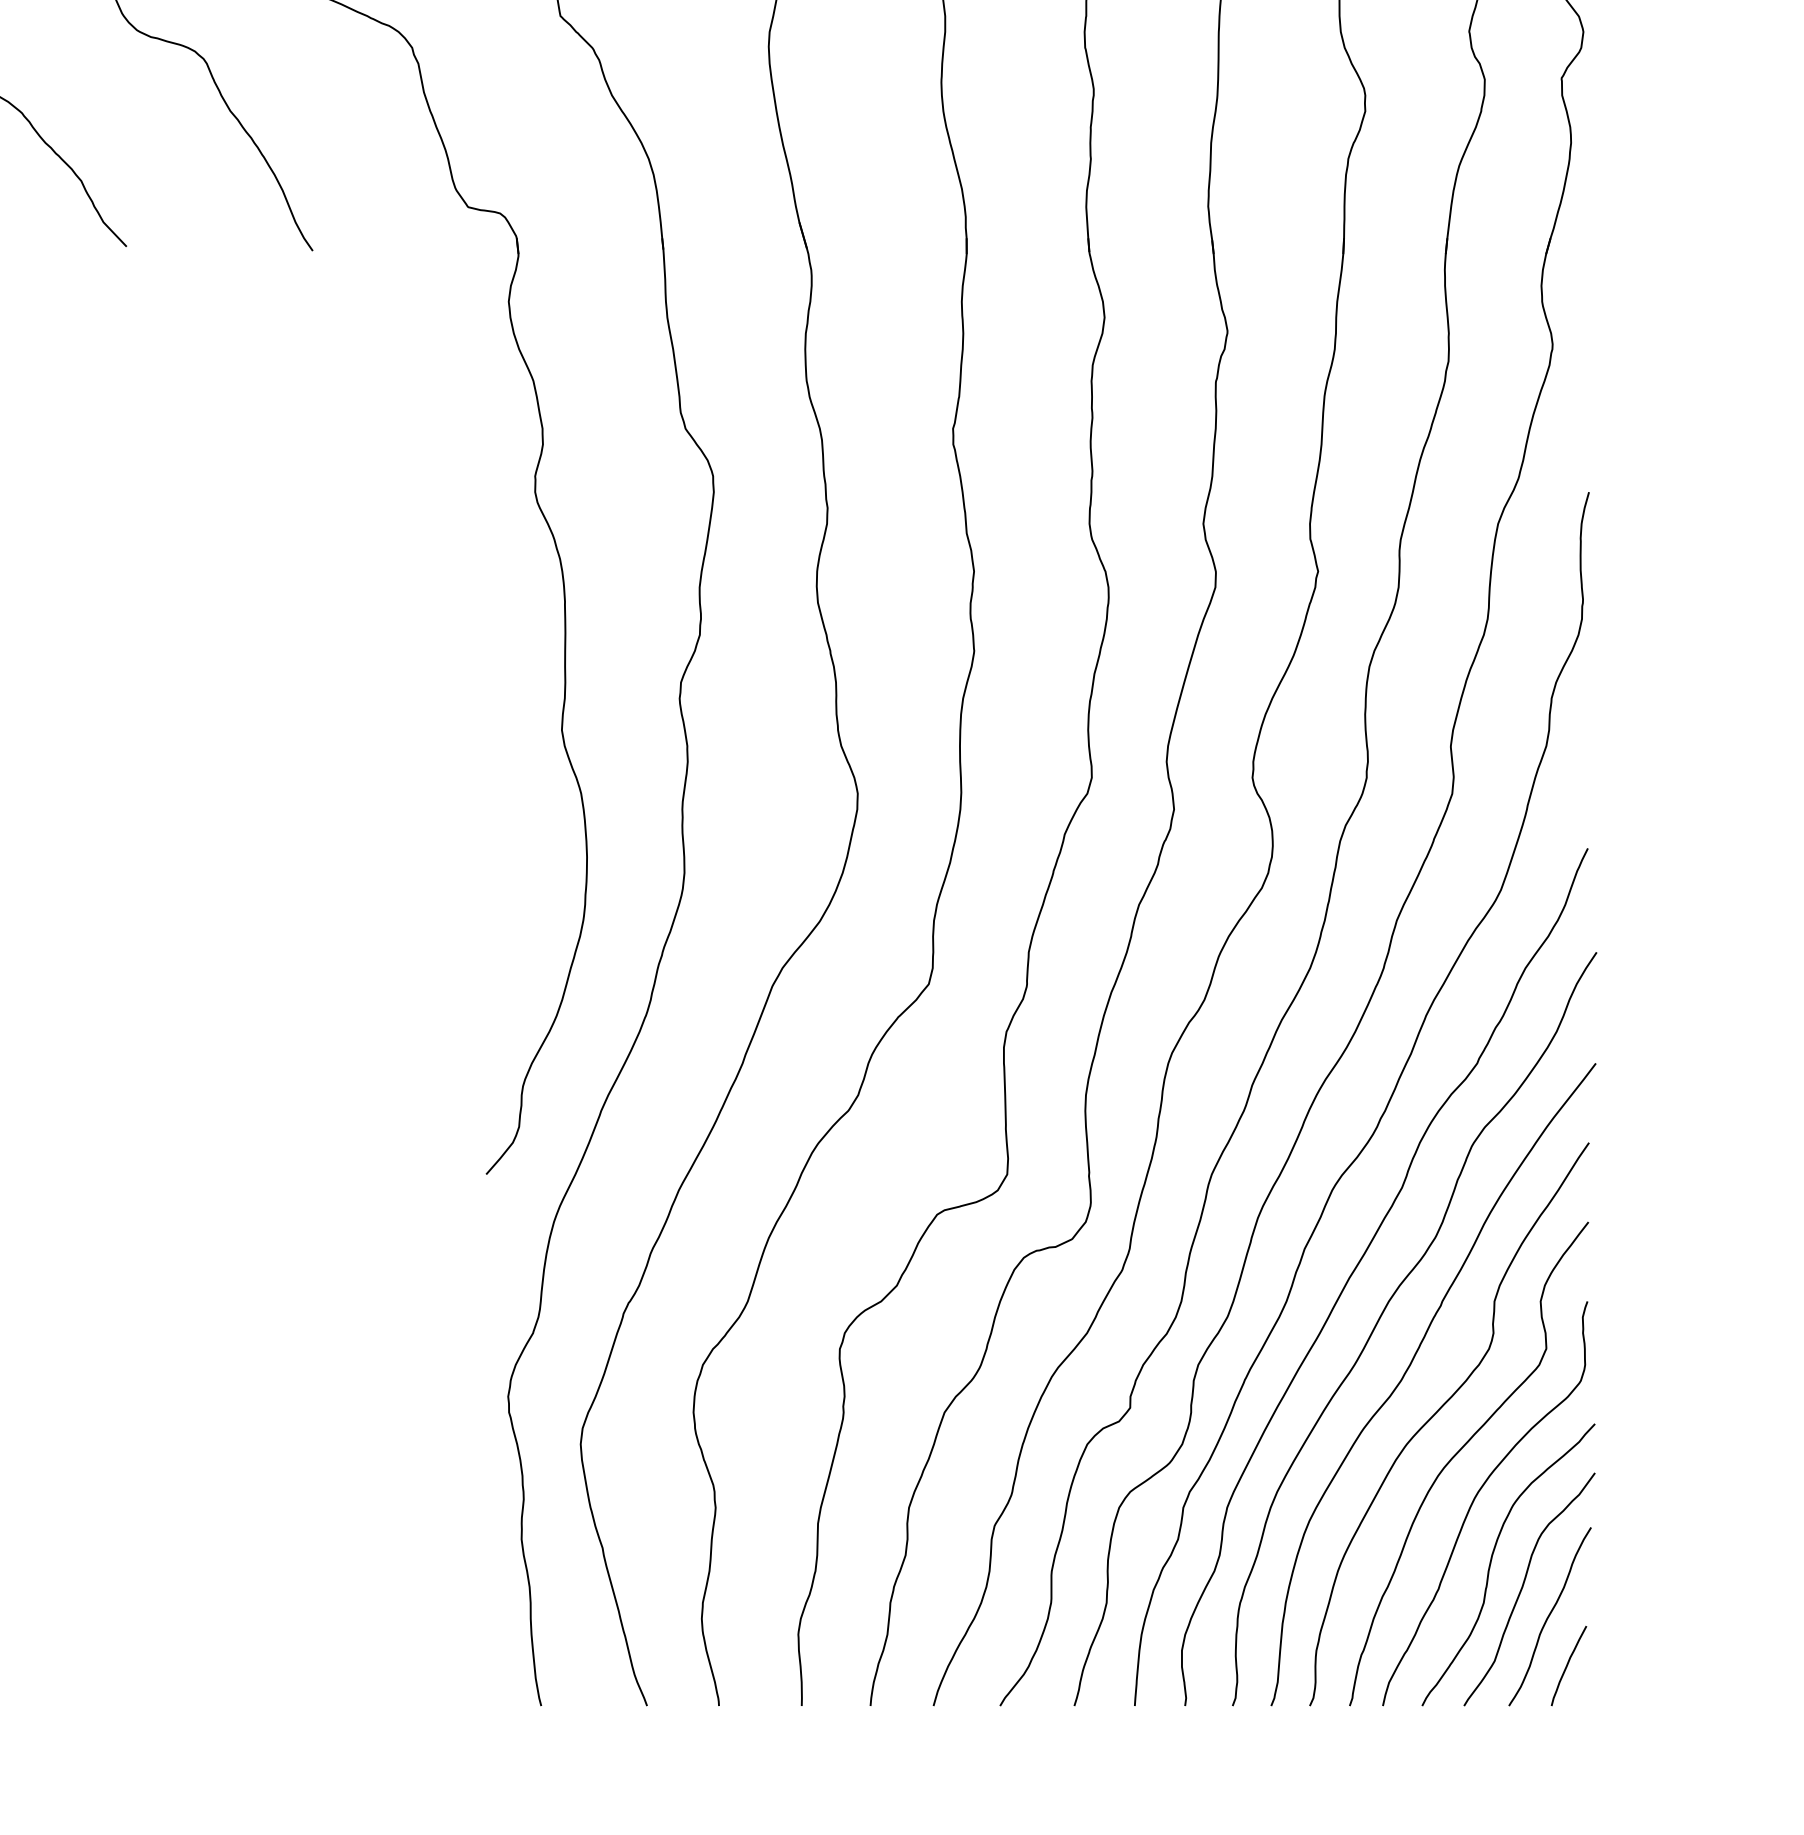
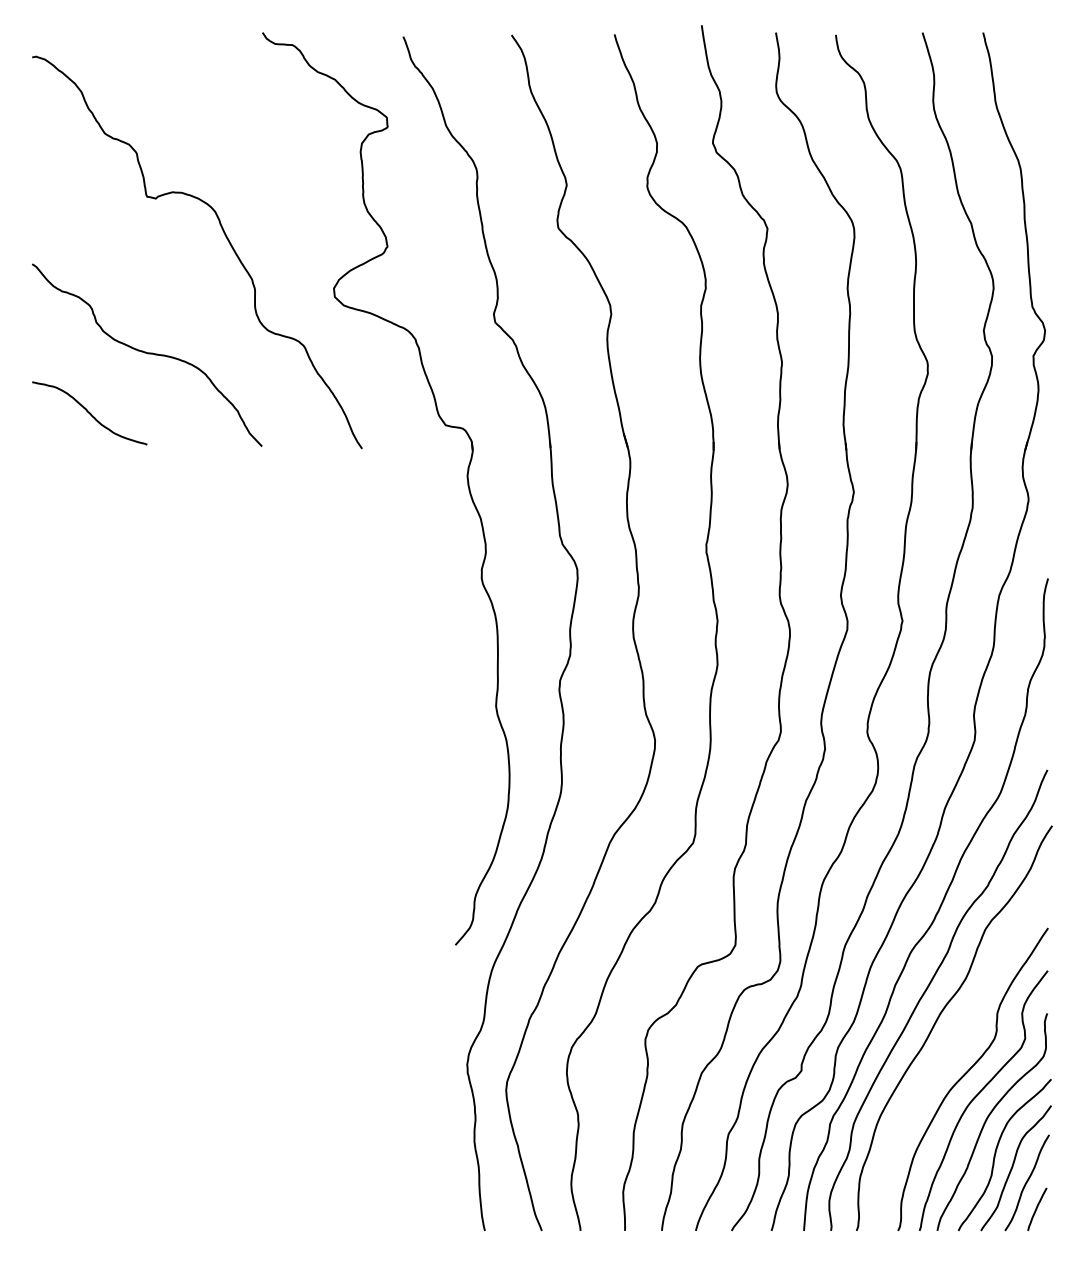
curve: (1409, 1370) -> (951, 1050), removed

